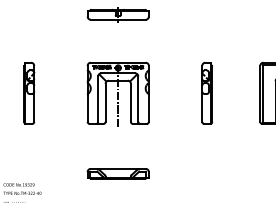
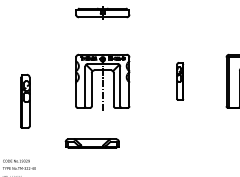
part: (29, 92) -> (25, 100), moved
part: (206, 93) -> (179, 81), size x0.7
part: (117, 173) -> (91, 143), moved

